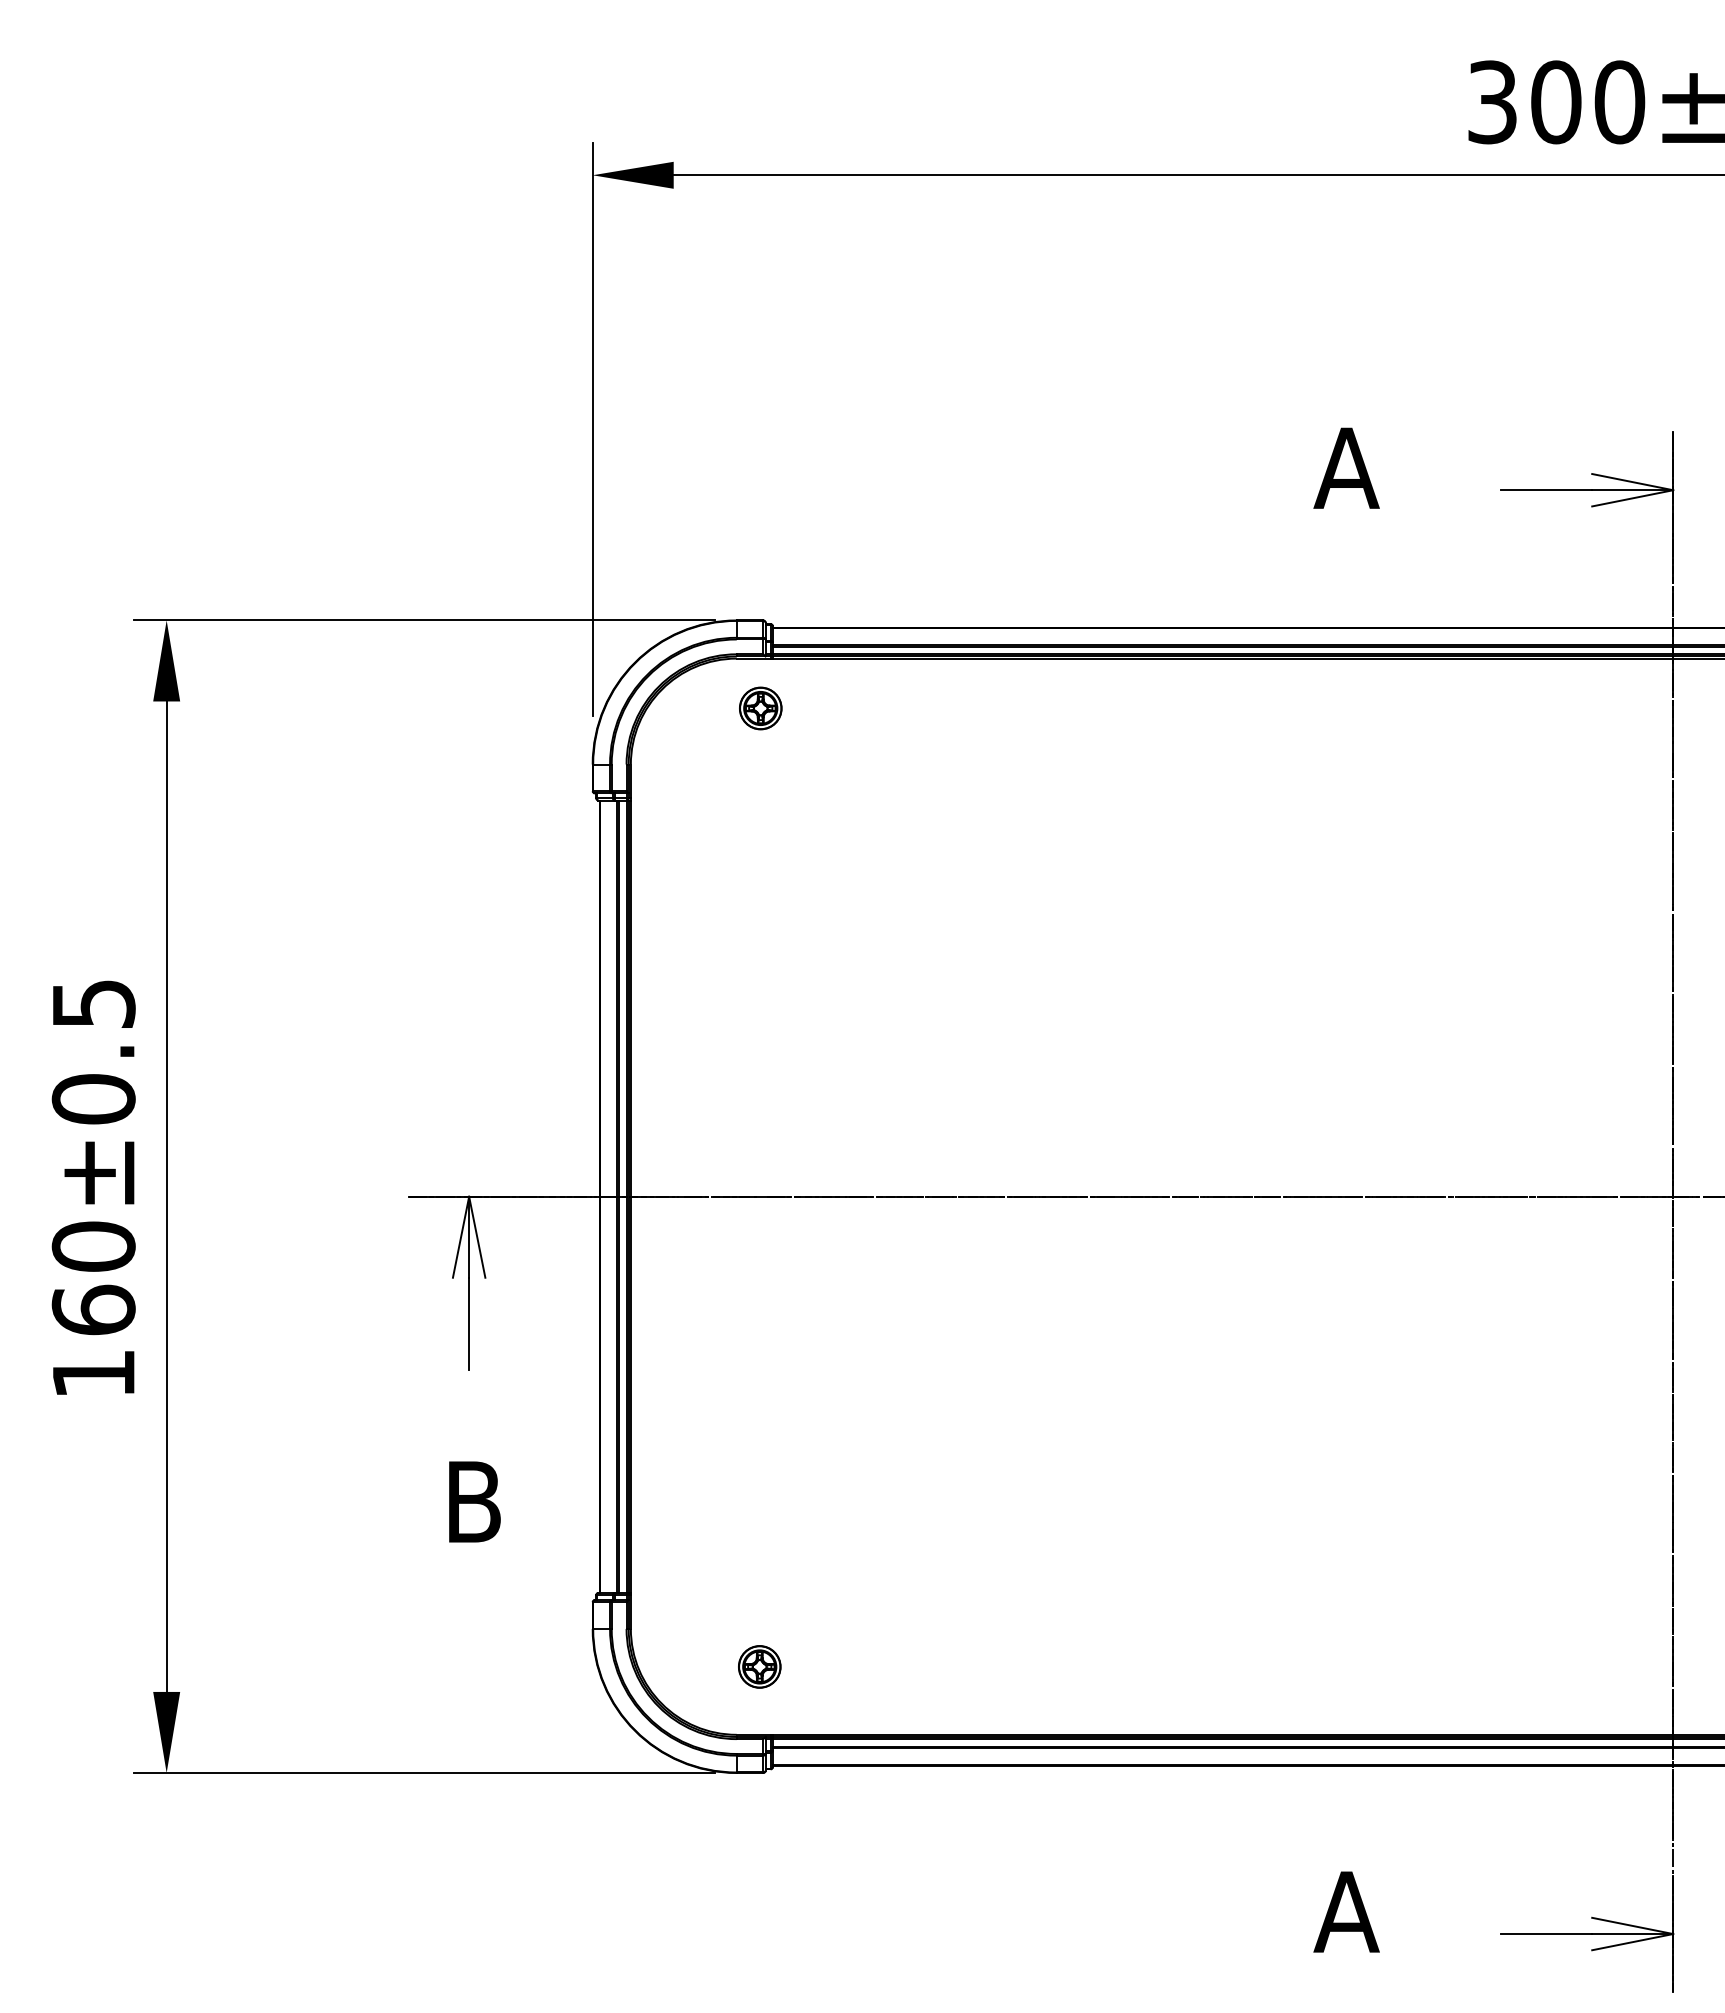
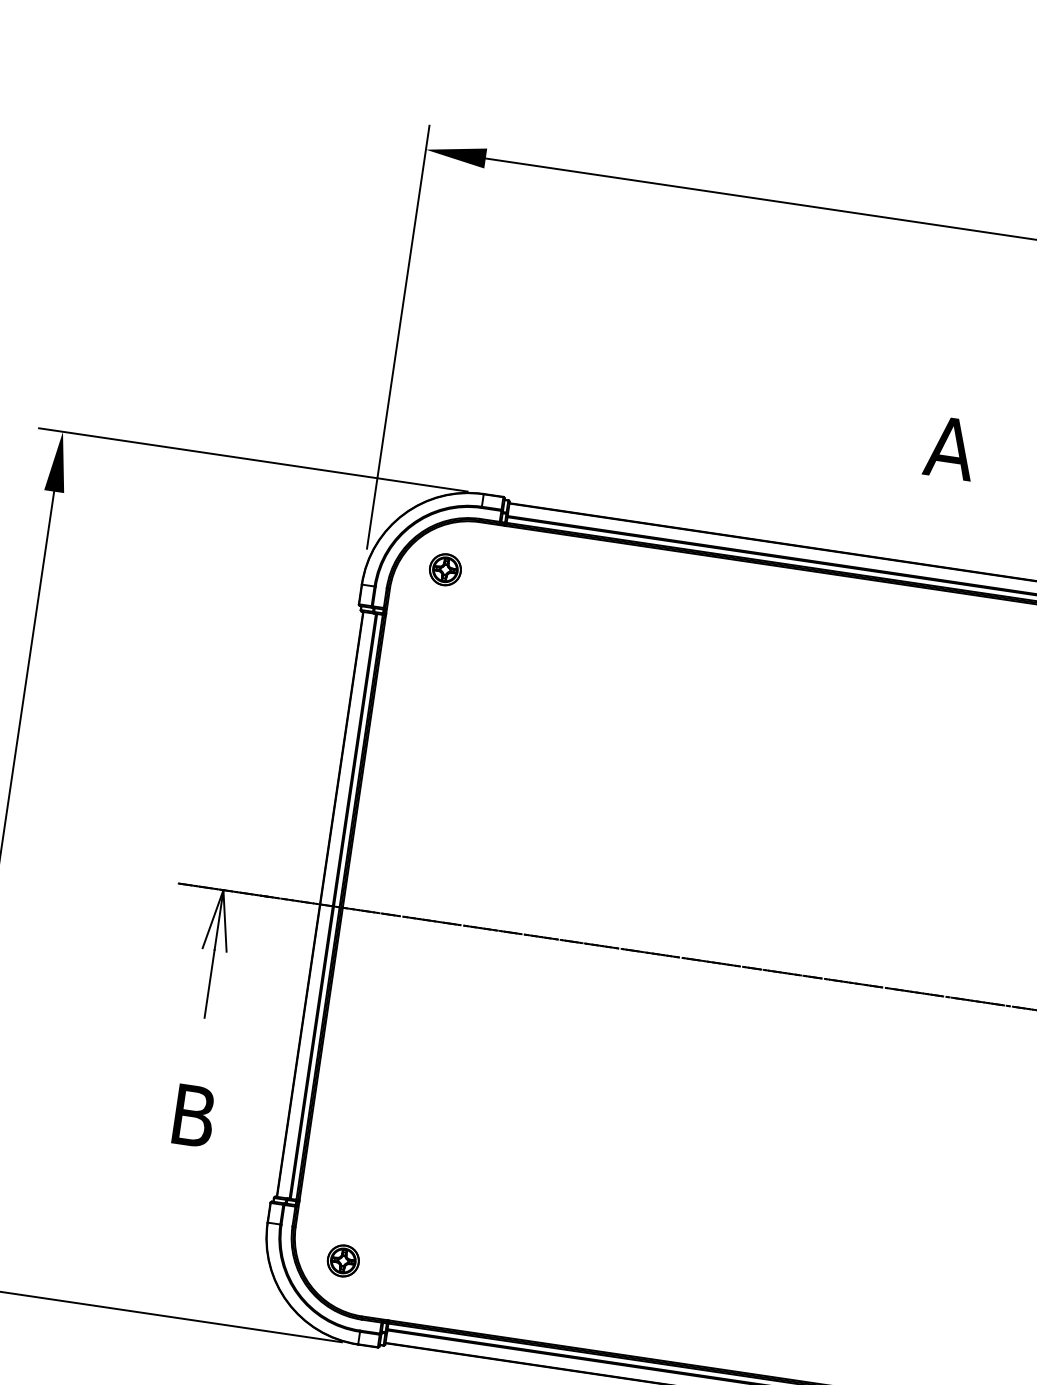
part: (760, 708) -> (445, 569), moved
part: (759, 1666) -> (343, 1260), moved

